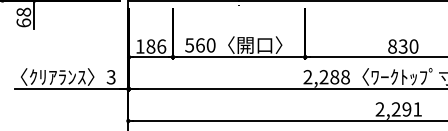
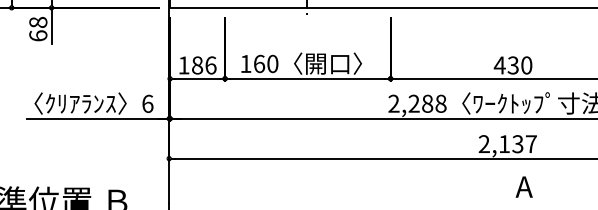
text: (189, 45) -> (245, 64), 560 -> 160
text: (392, 46) -> (499, 65), 830 -> 430
text: (111, 76) -> (147, 103), 3 -> 6
text: (406, 109) -> (517, 144), 2,291 -> 2,137

